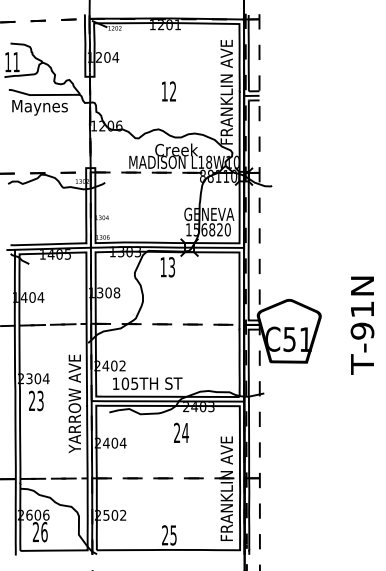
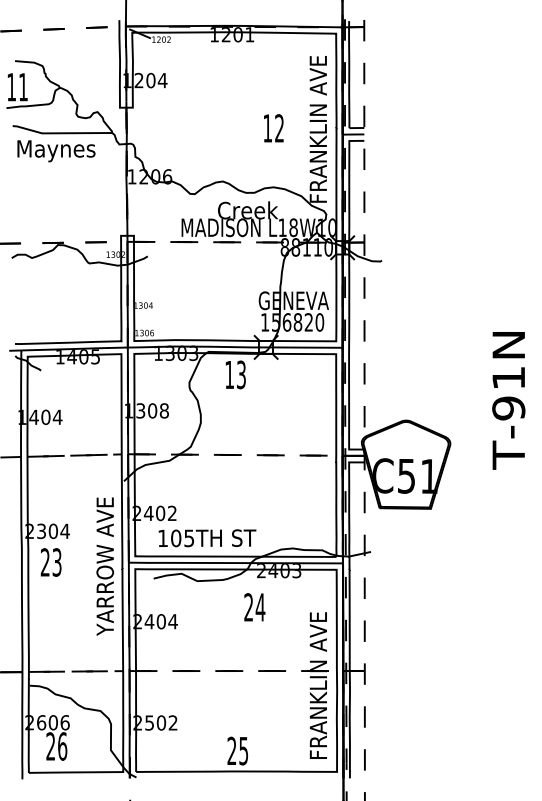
text: (168, 91) -> (273, 128), moved
text: (362, 325) -> (508, 400), moved

